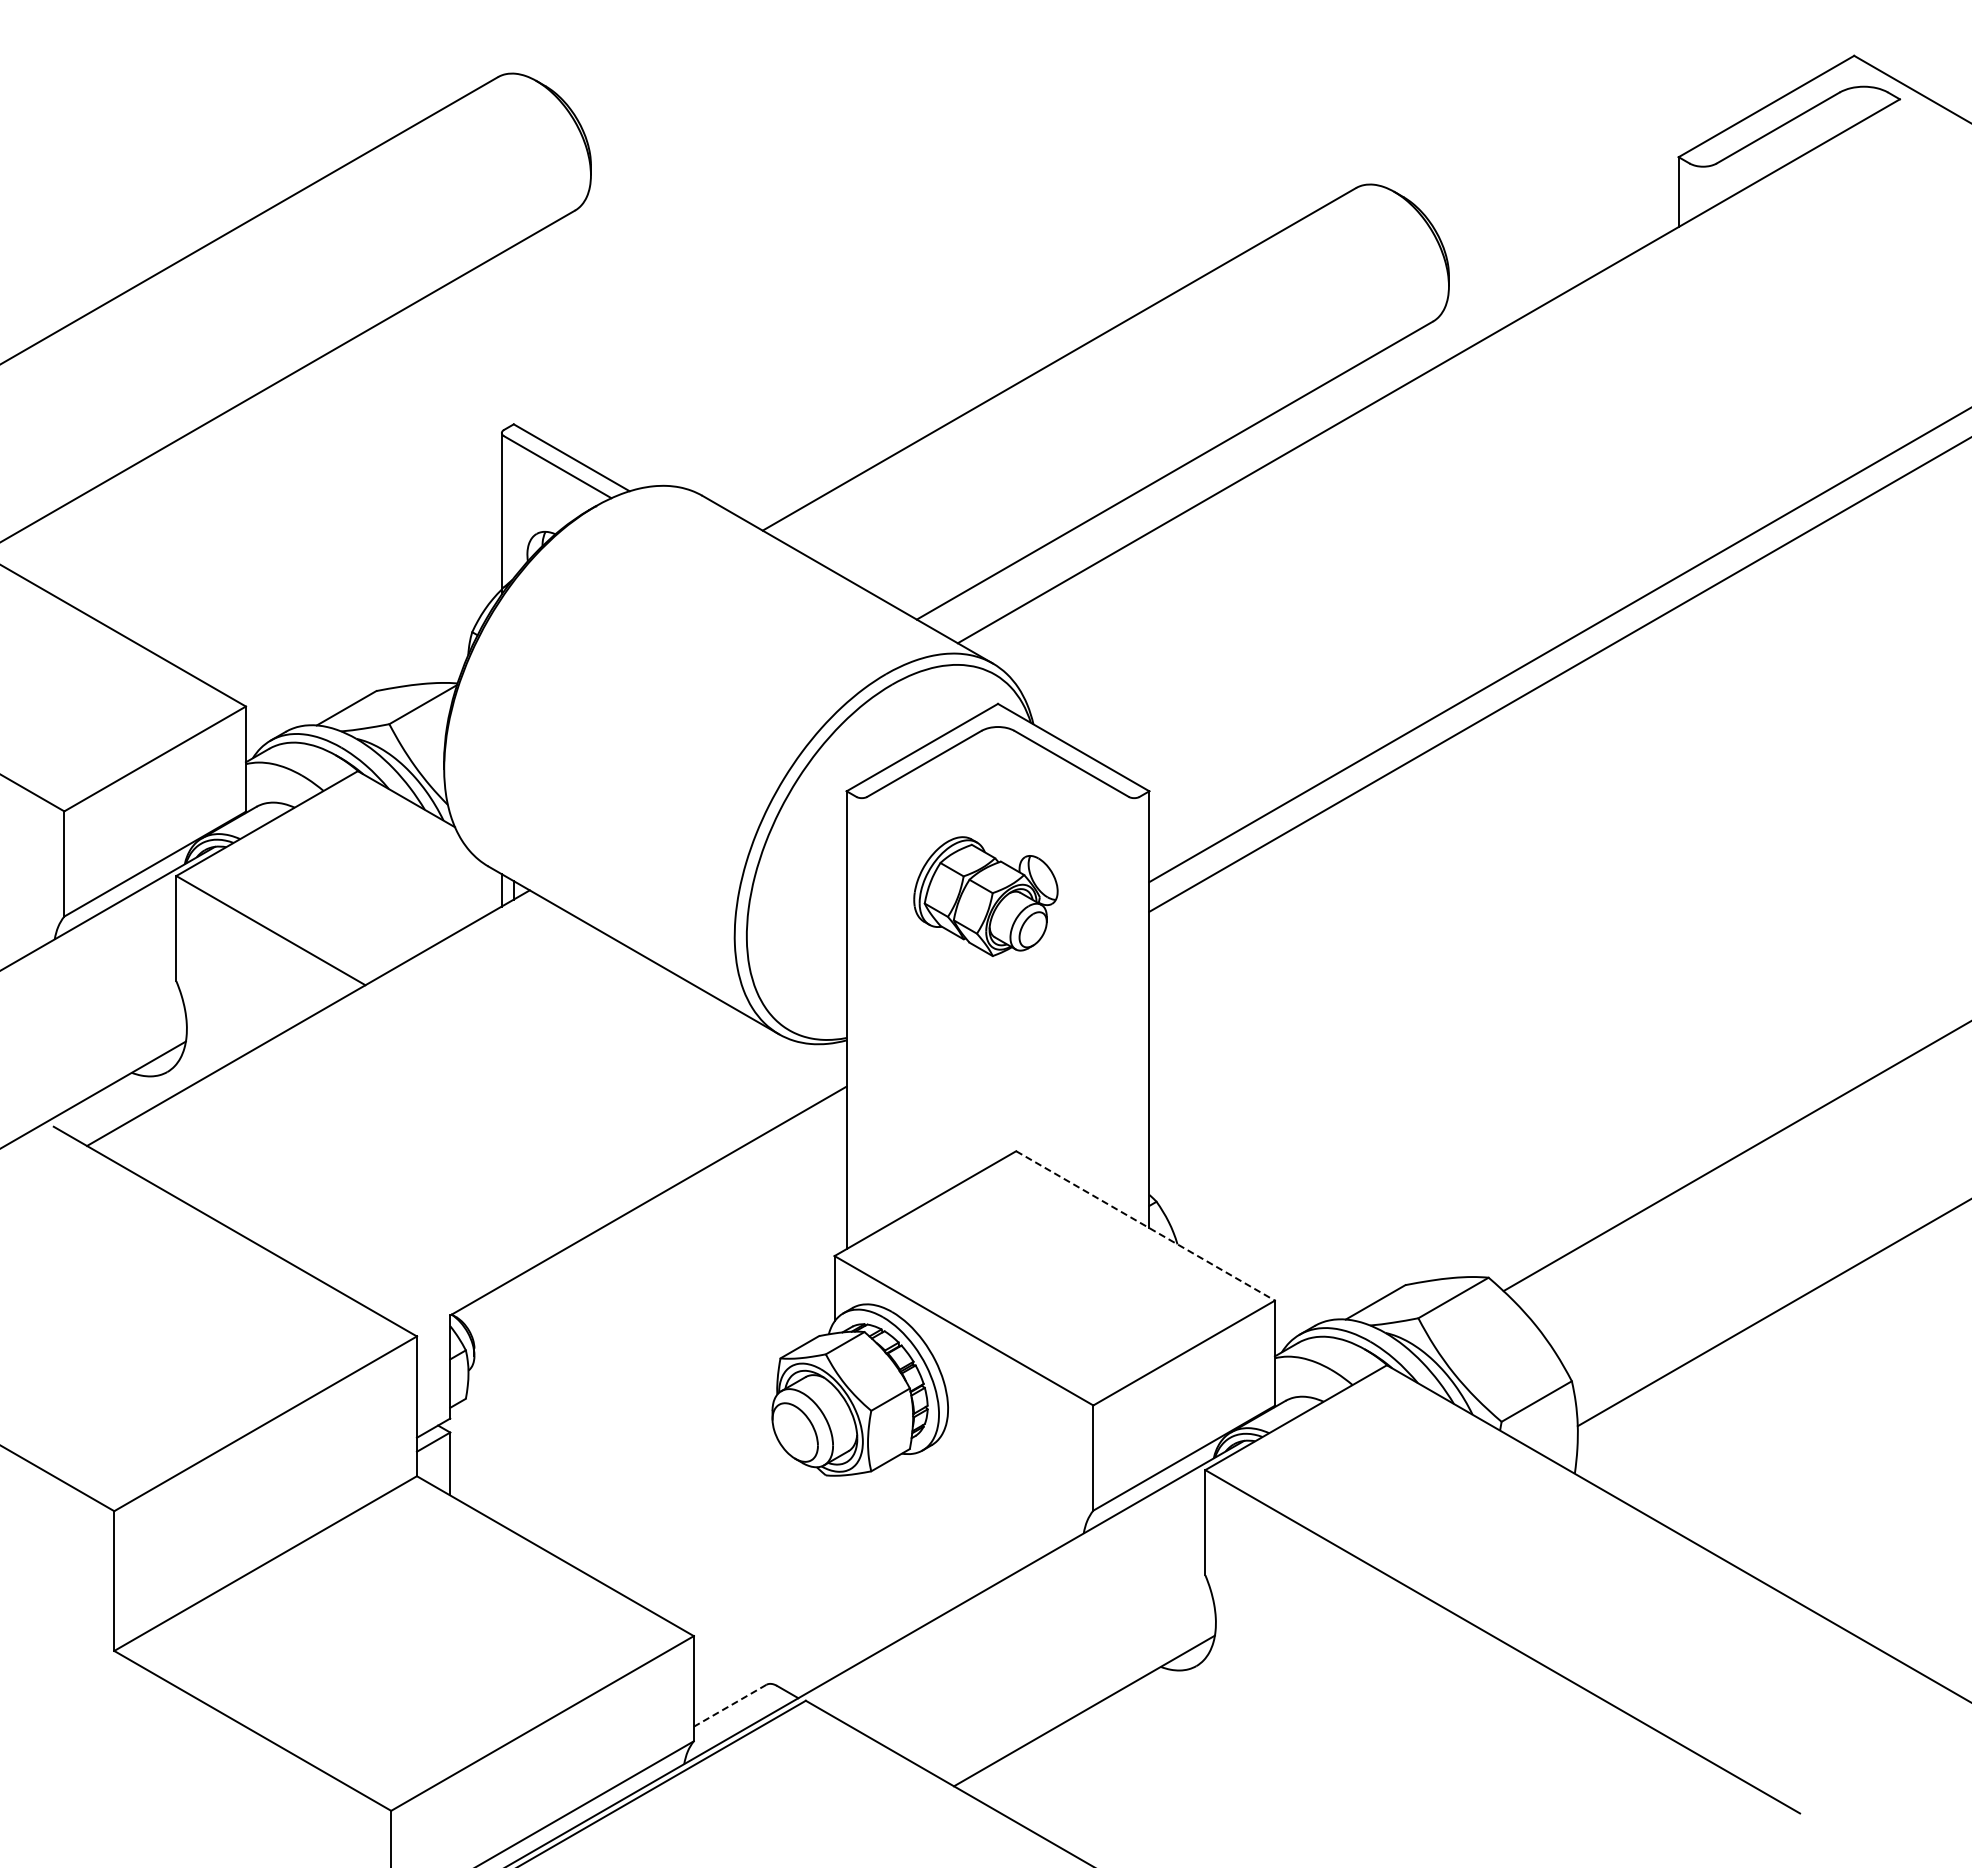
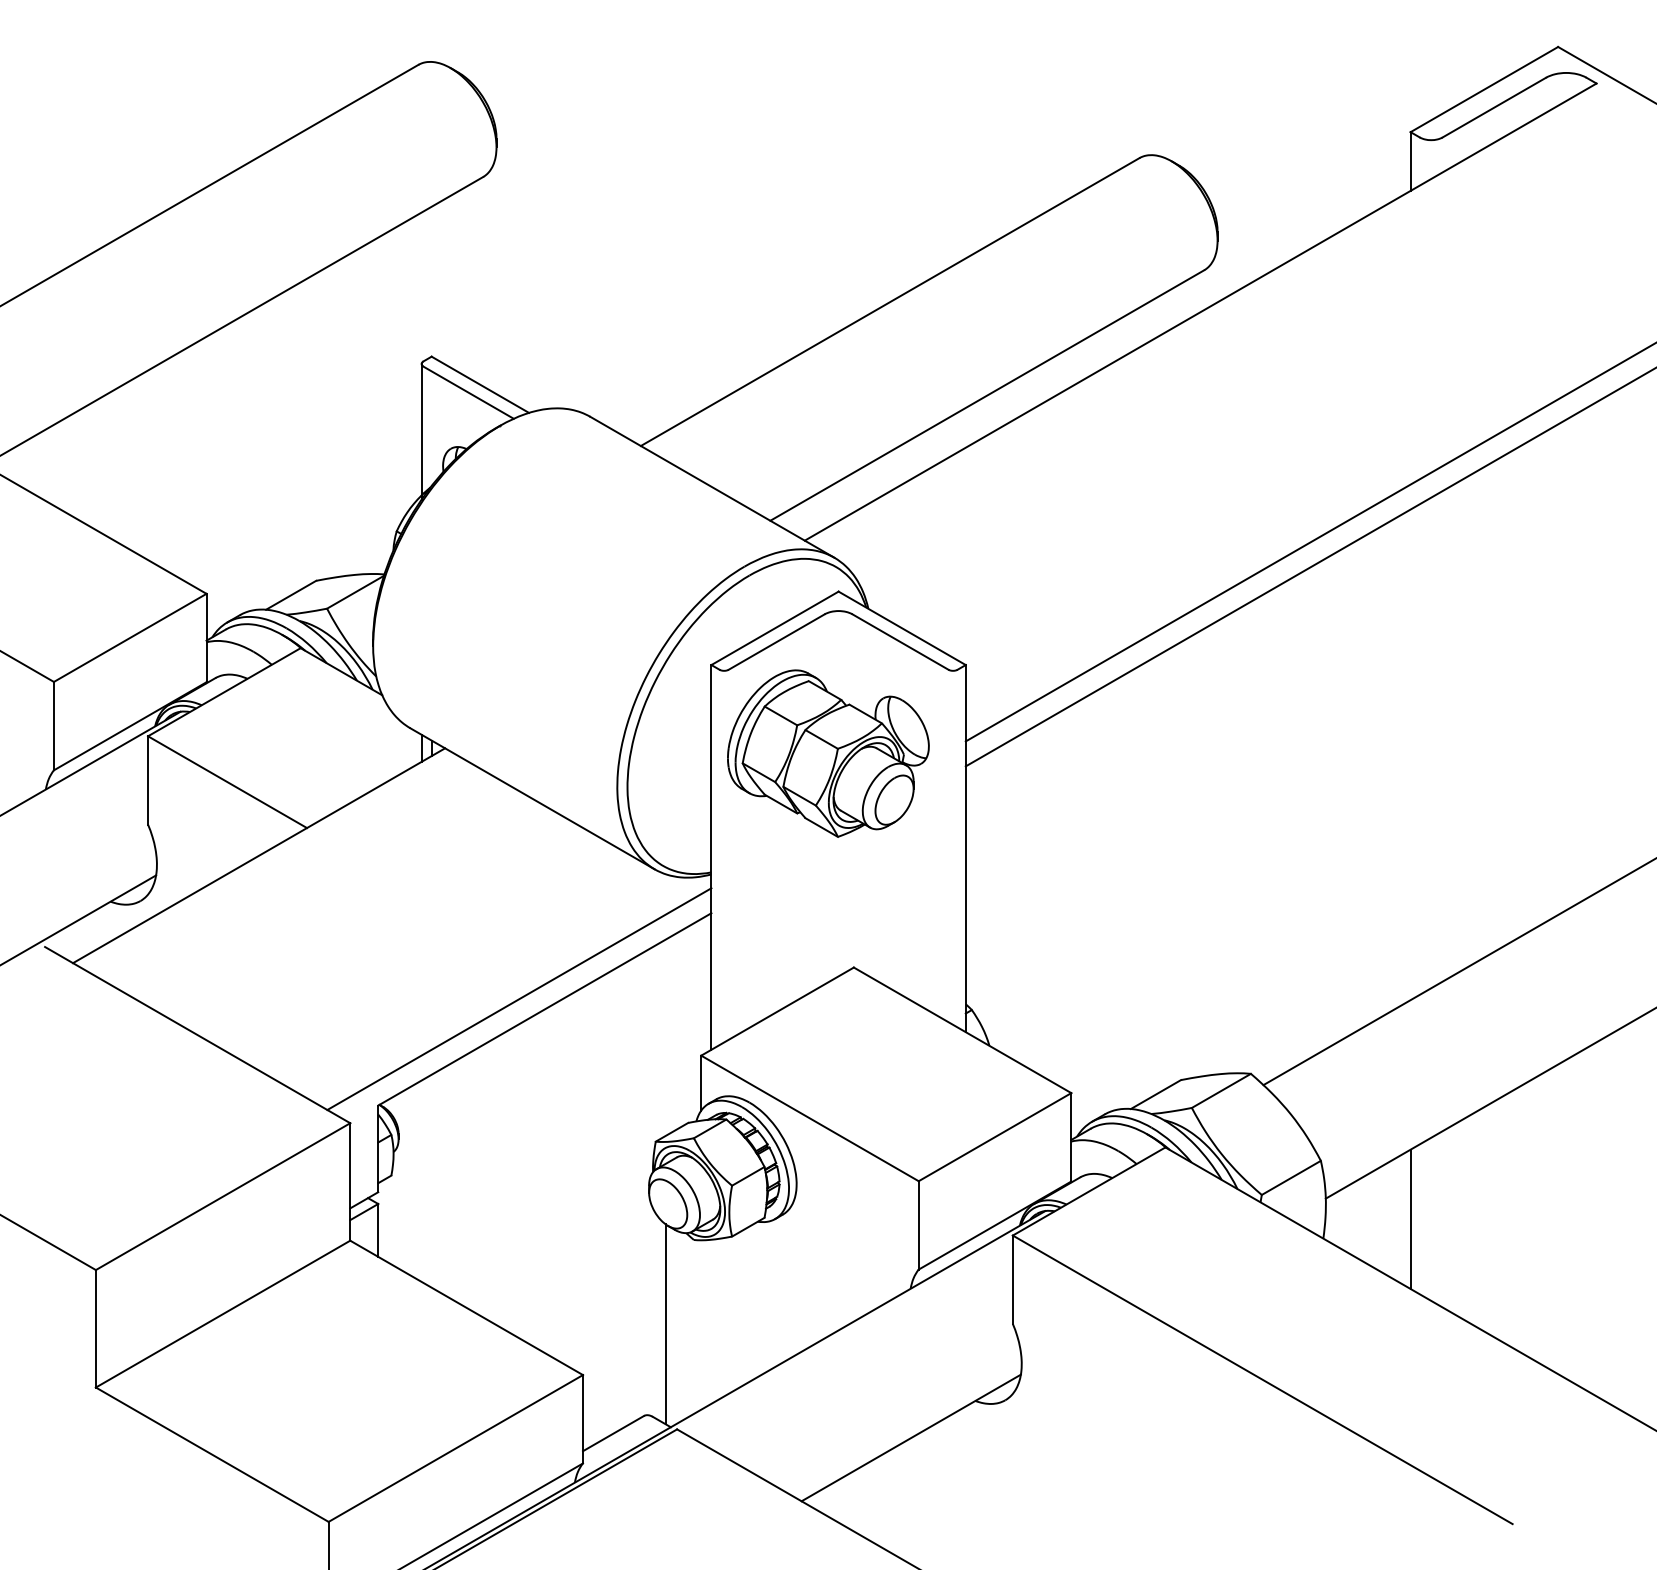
part: (985, 896) -> (828, 753), size x1.67
line: (617, 1188) -> (518, 998), added
line: (1146, 1226) -> (963, 1030), dashed -> solid
line: (1678, 1450) -> (1410, 1219), added
line: (792, 1575) -> (665, 1324), added
line: (730, 1705) -> (613, 1433), dashed -> solid

